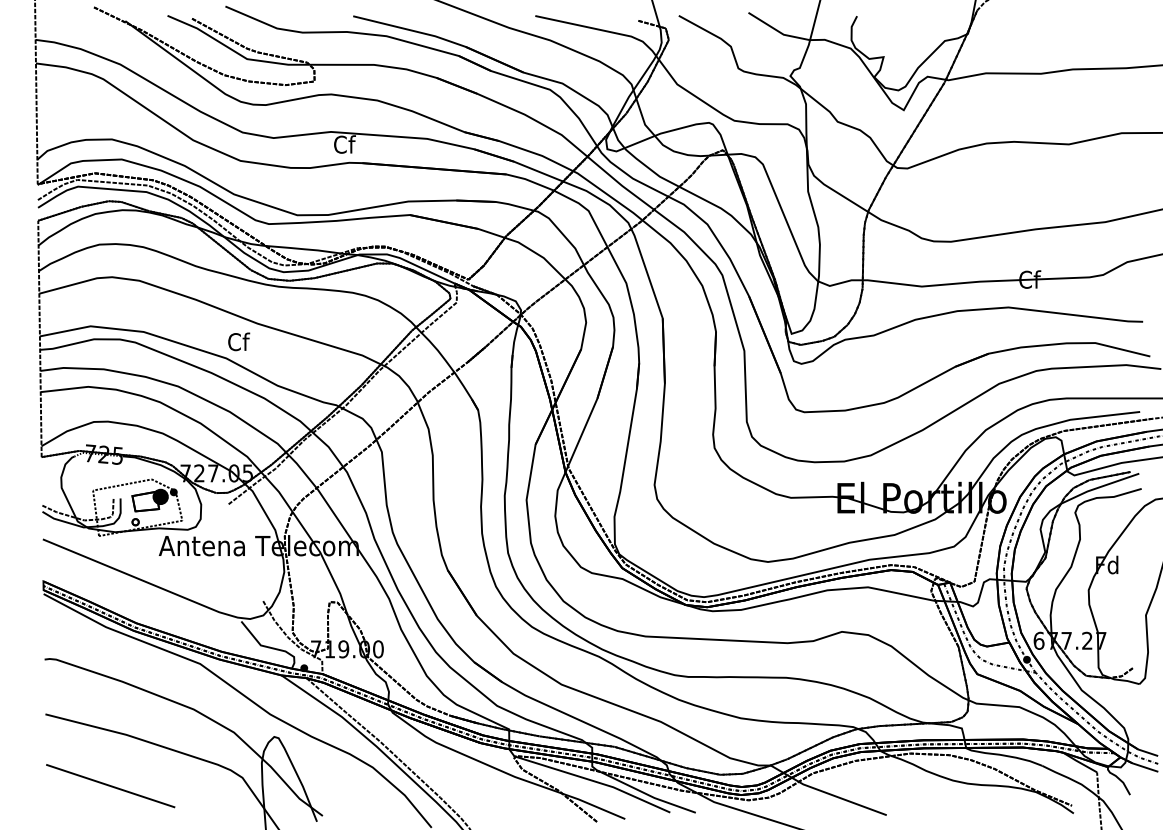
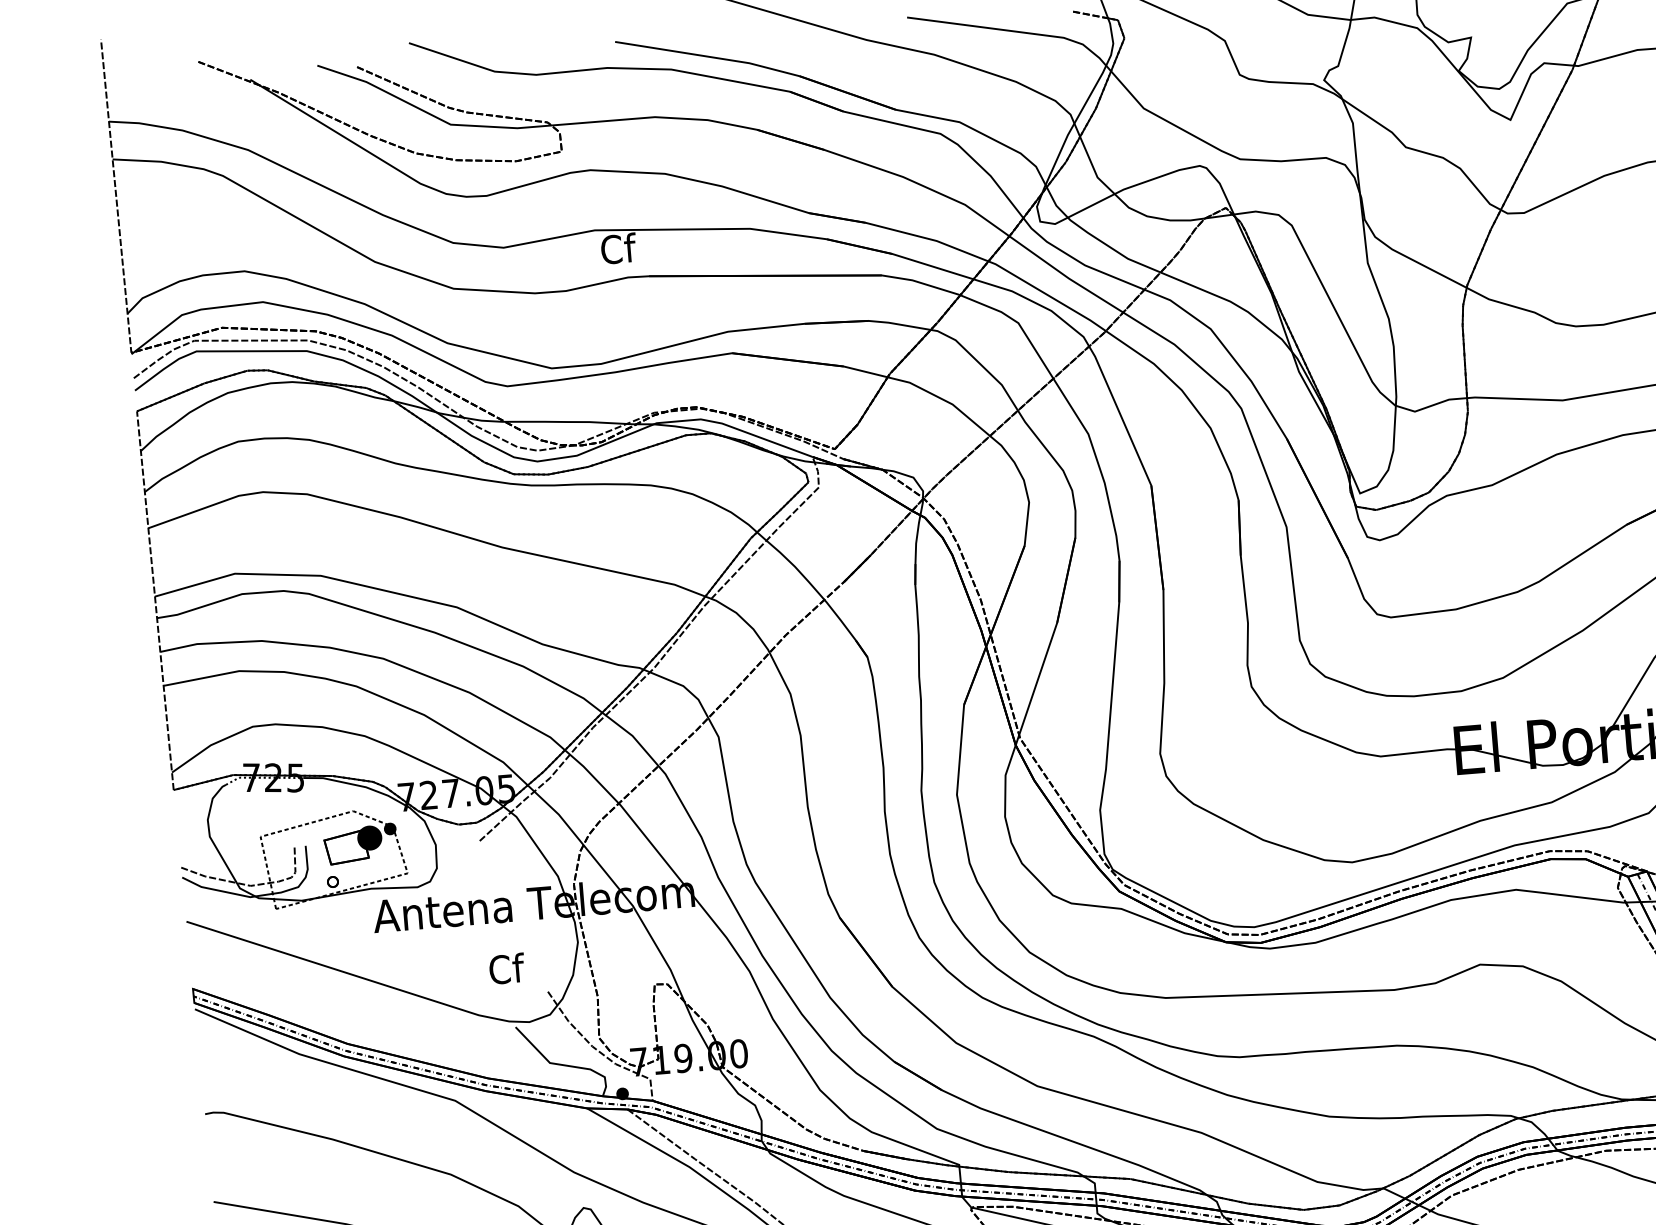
text: (239, 341) -> (507, 968), moved

